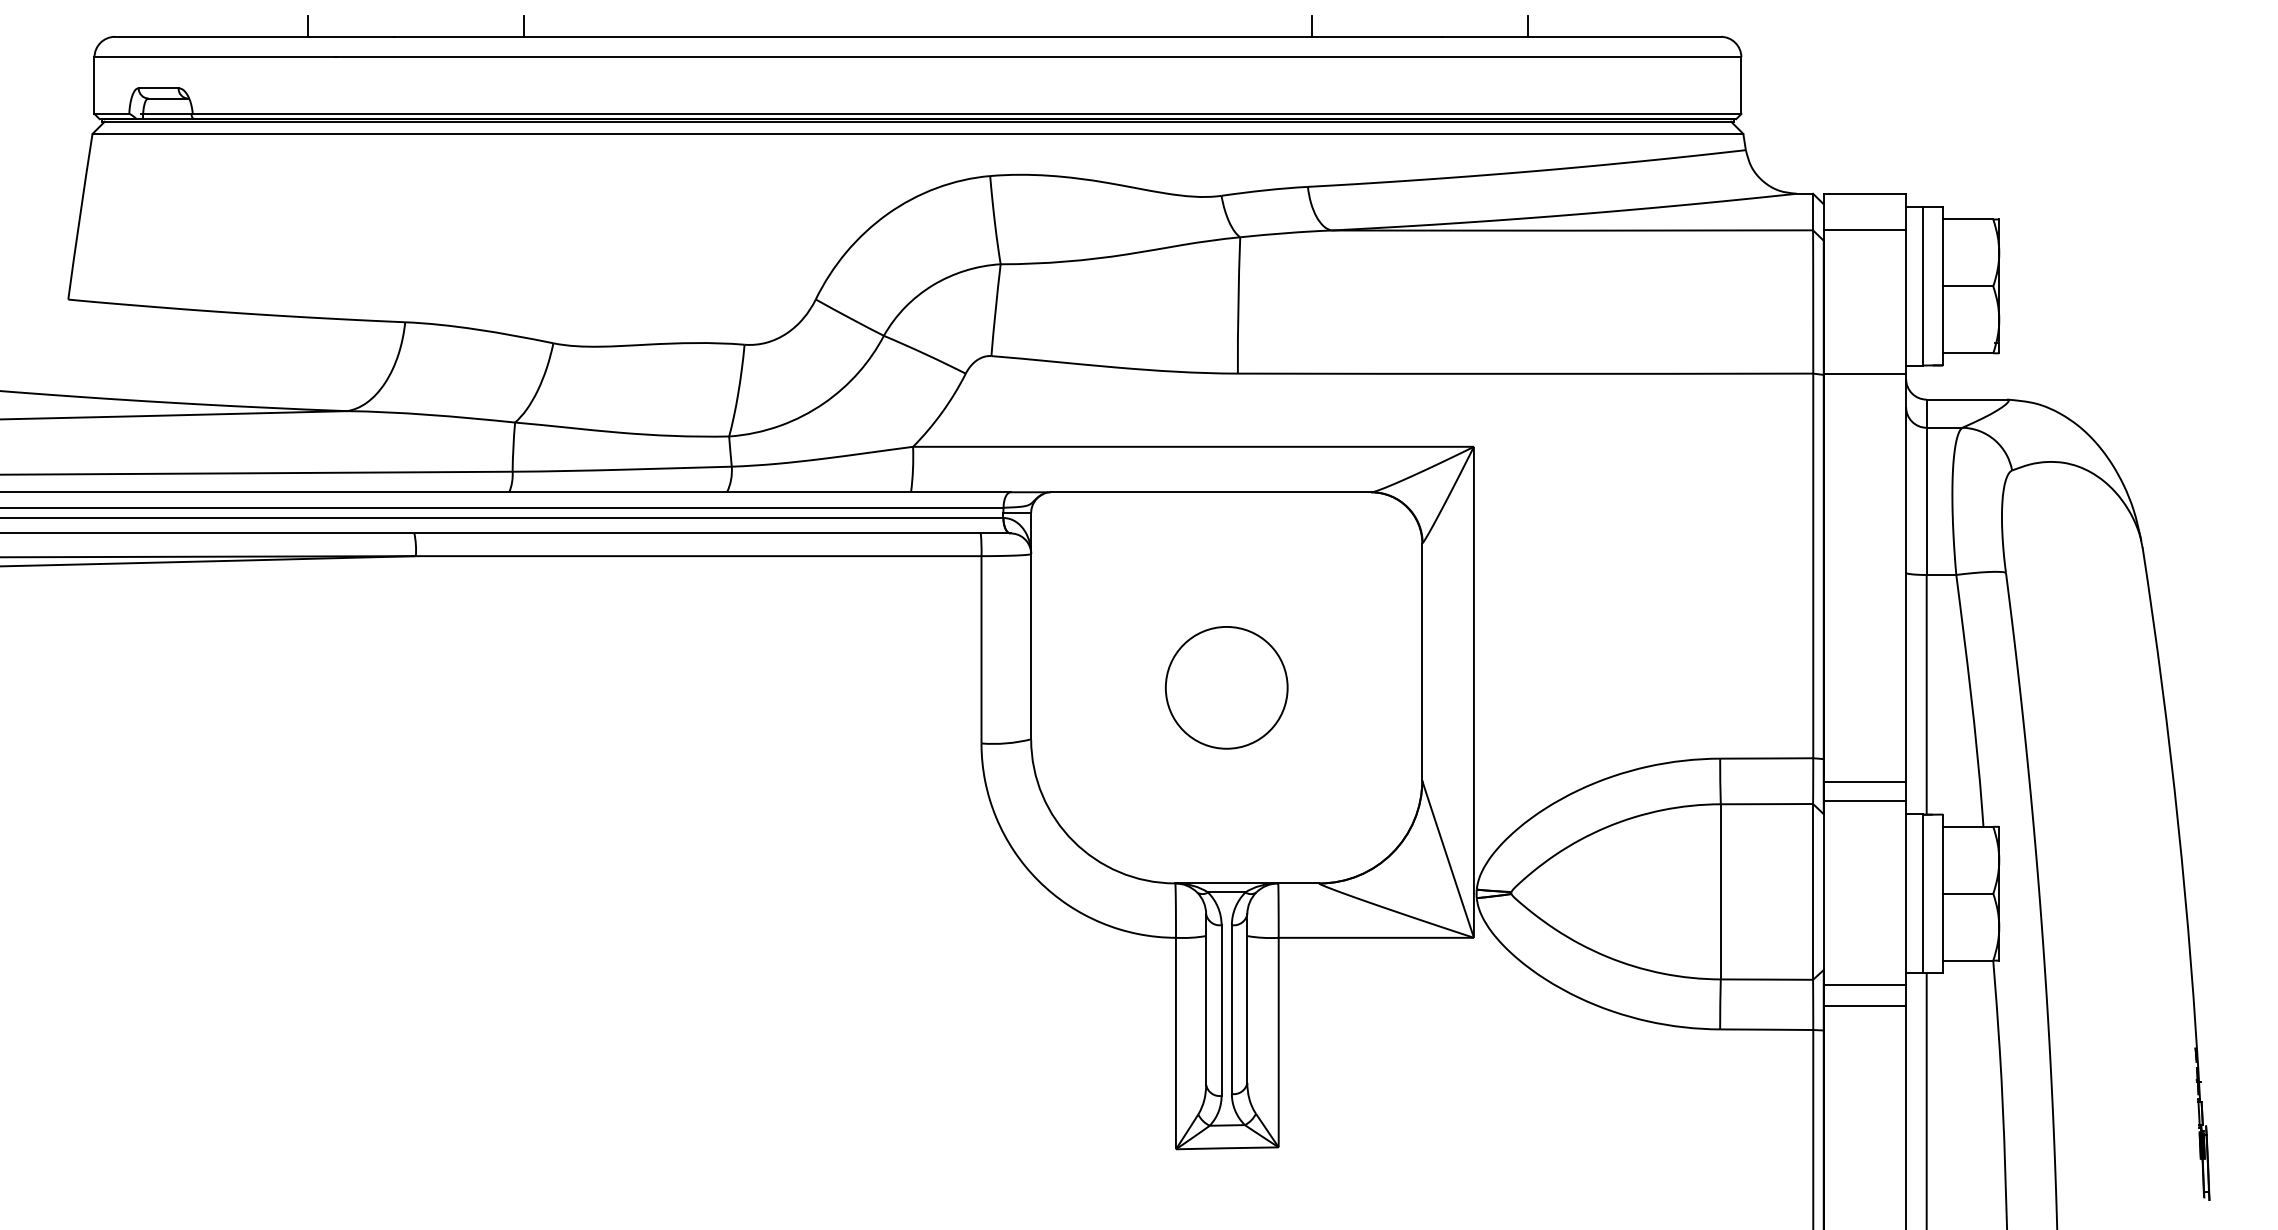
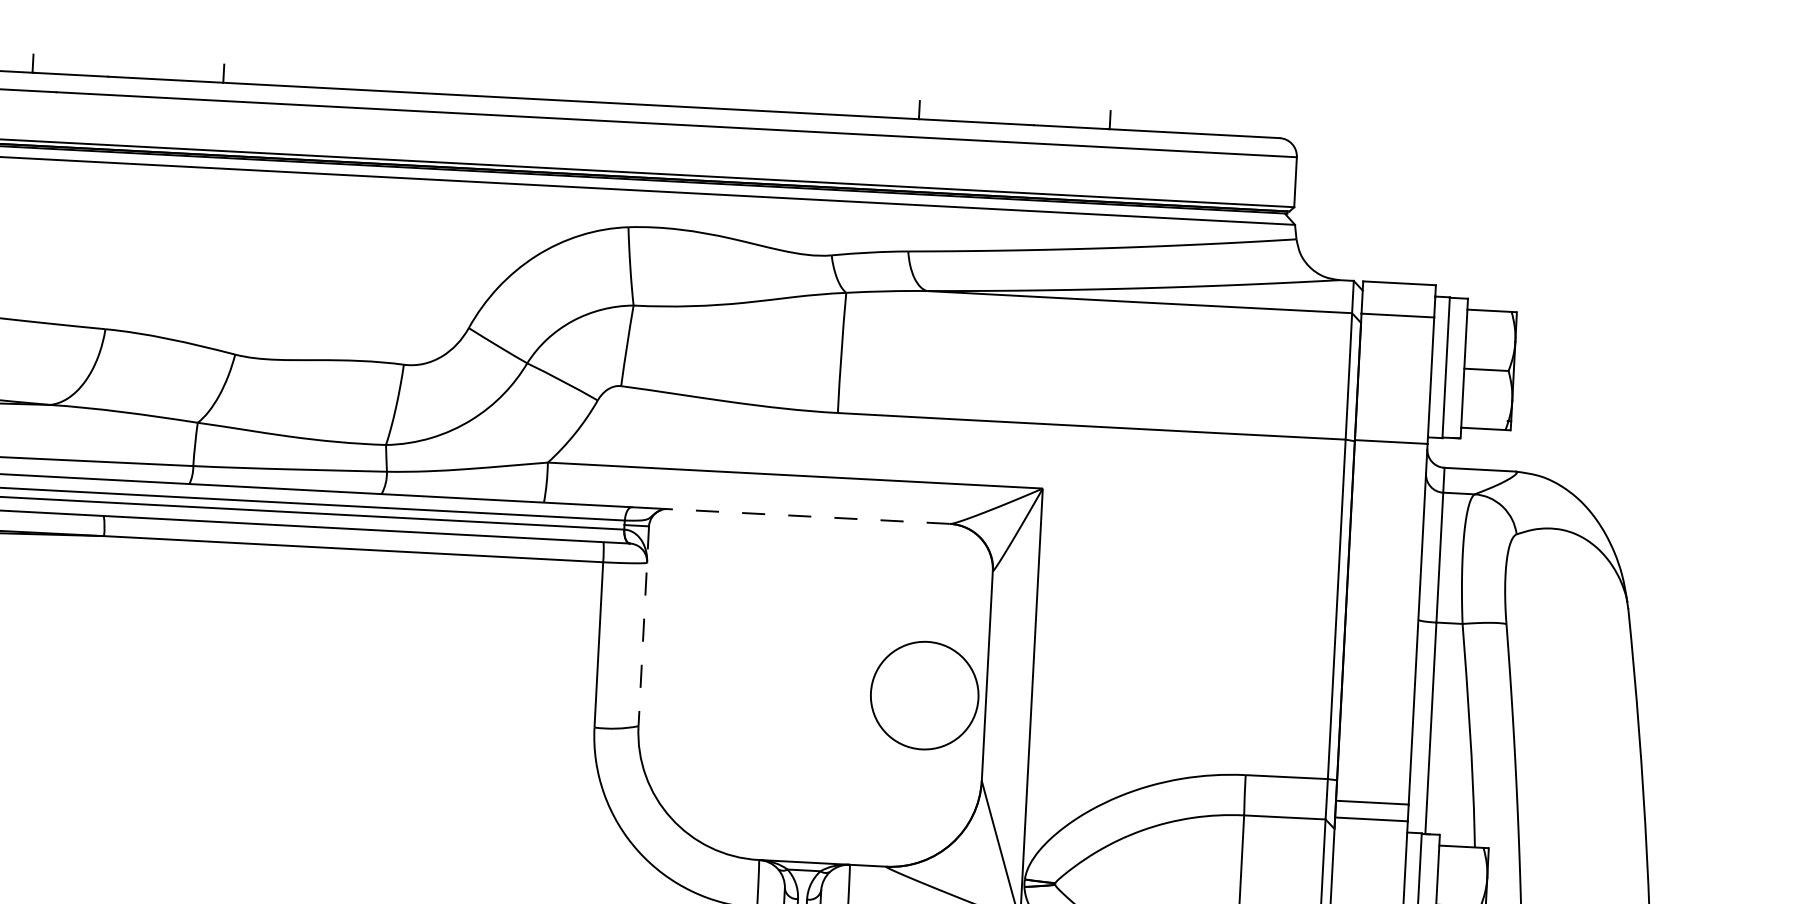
line: (1210, 492) -> (808, 516), solid -> dashed
line: (1031, 626) -> (644, 626), solid -> dashed
circle: (1226, 687) -> (924, 695), moved

